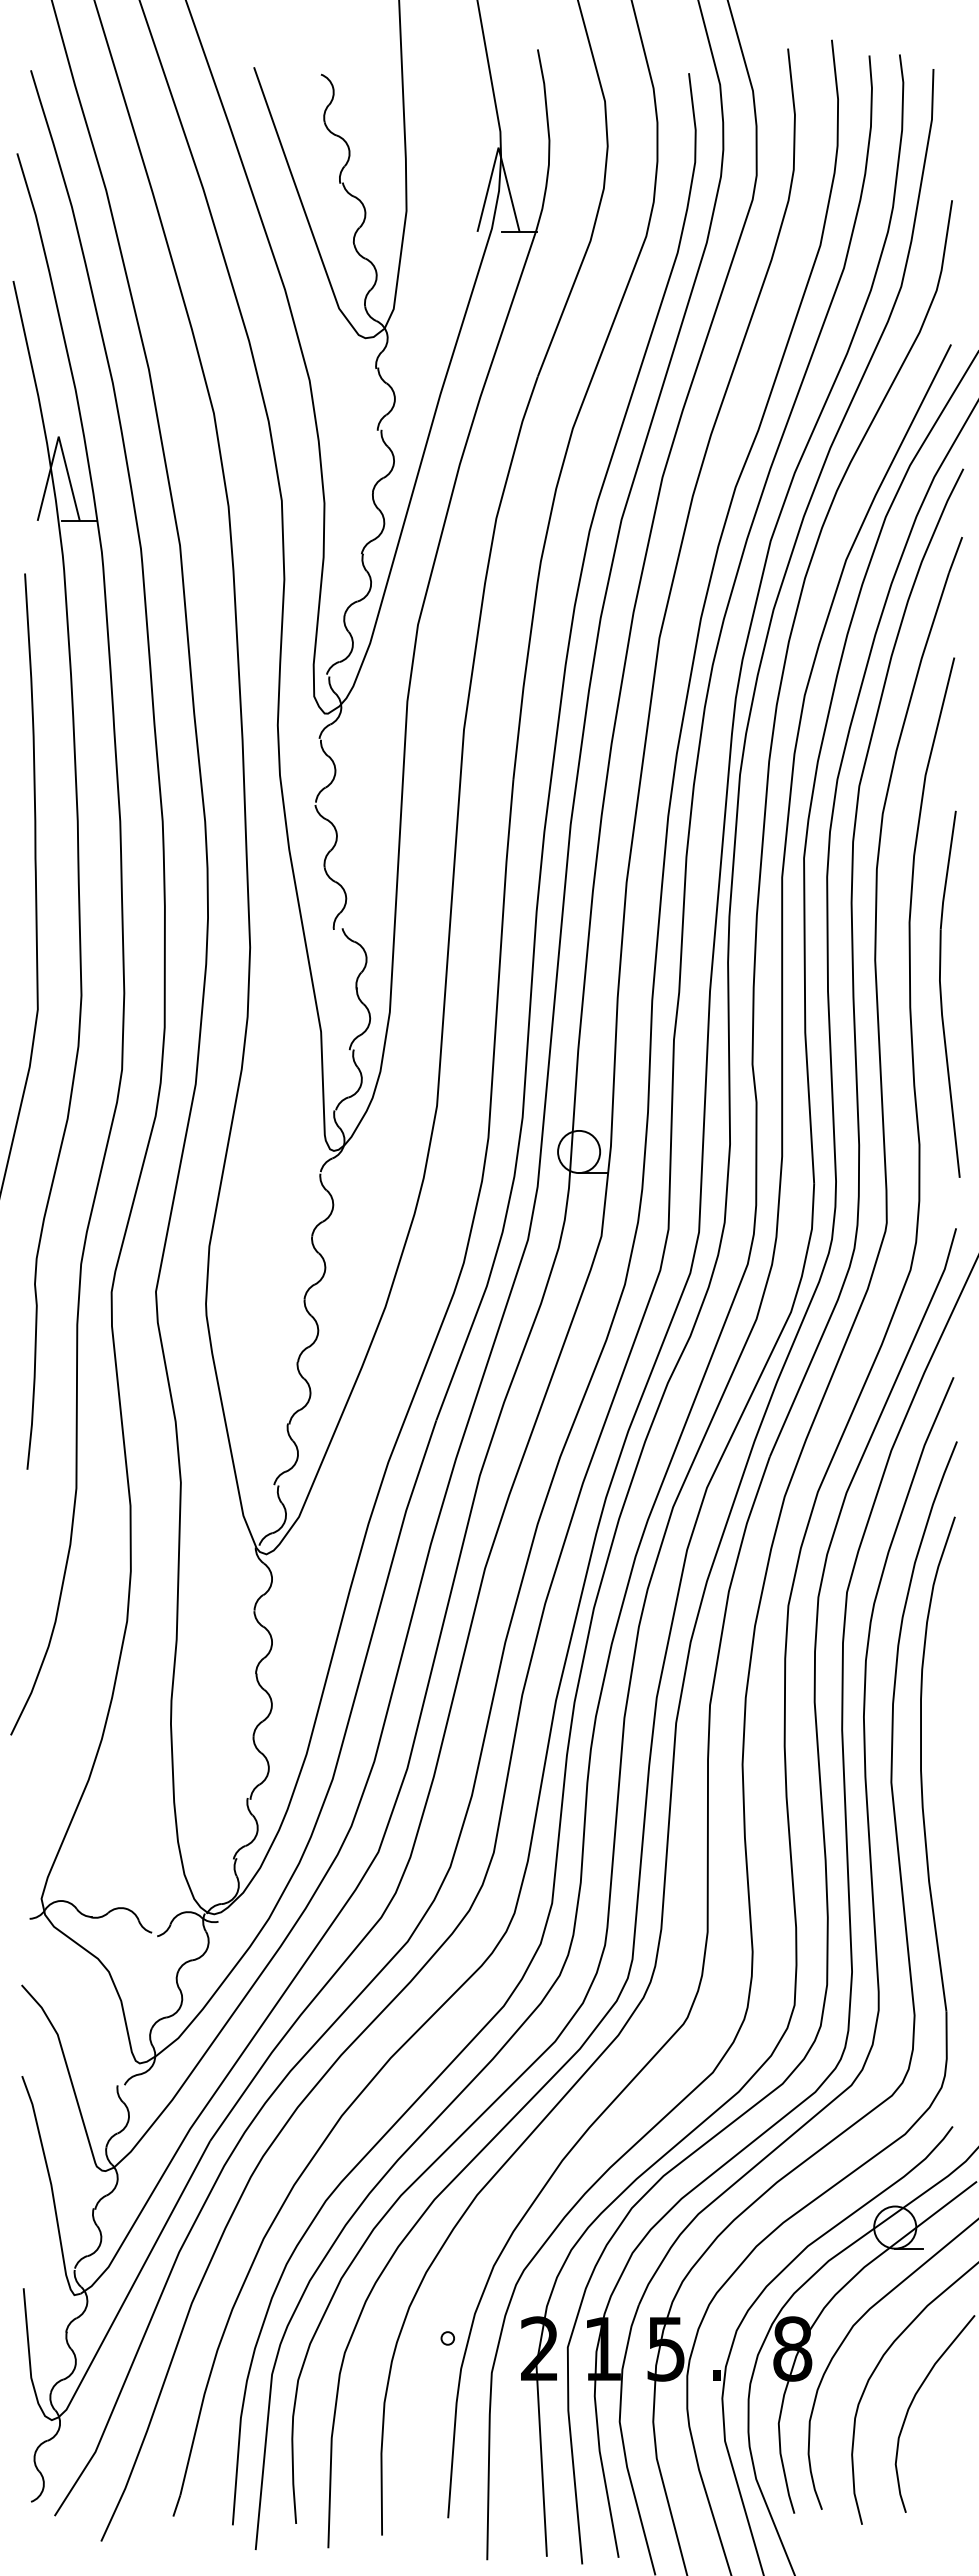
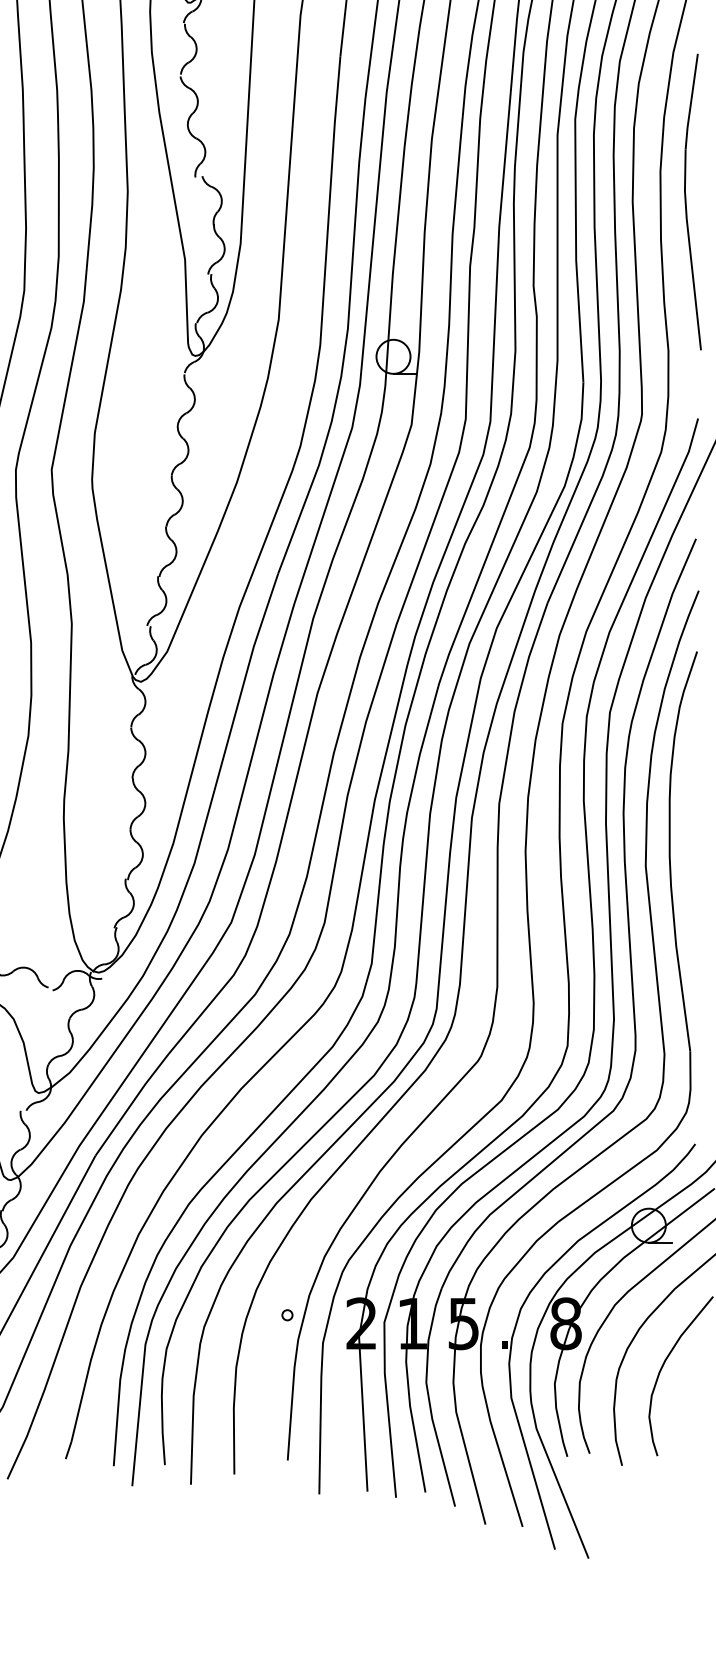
part: (941, 993) -> (686, 201), moved

